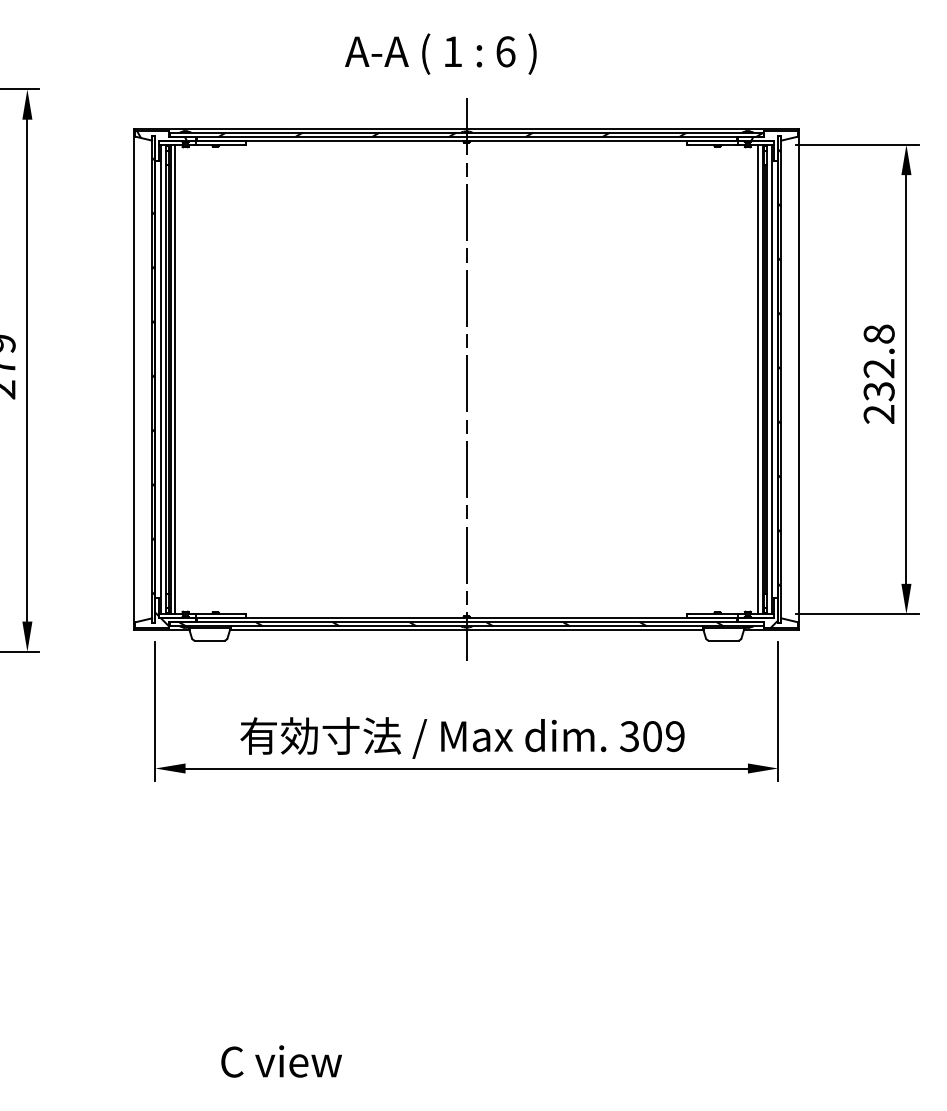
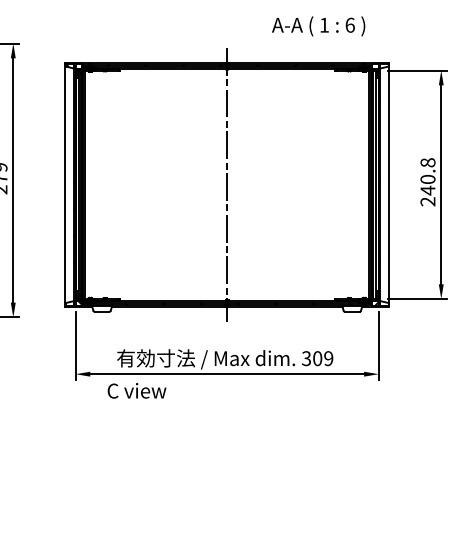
text: (440, 54) -> (318, 26), moved
text: (878, 380) -> (427, 185), 232.8 -> 240.8
text: (280, 1060) -> (136, 390), moved

